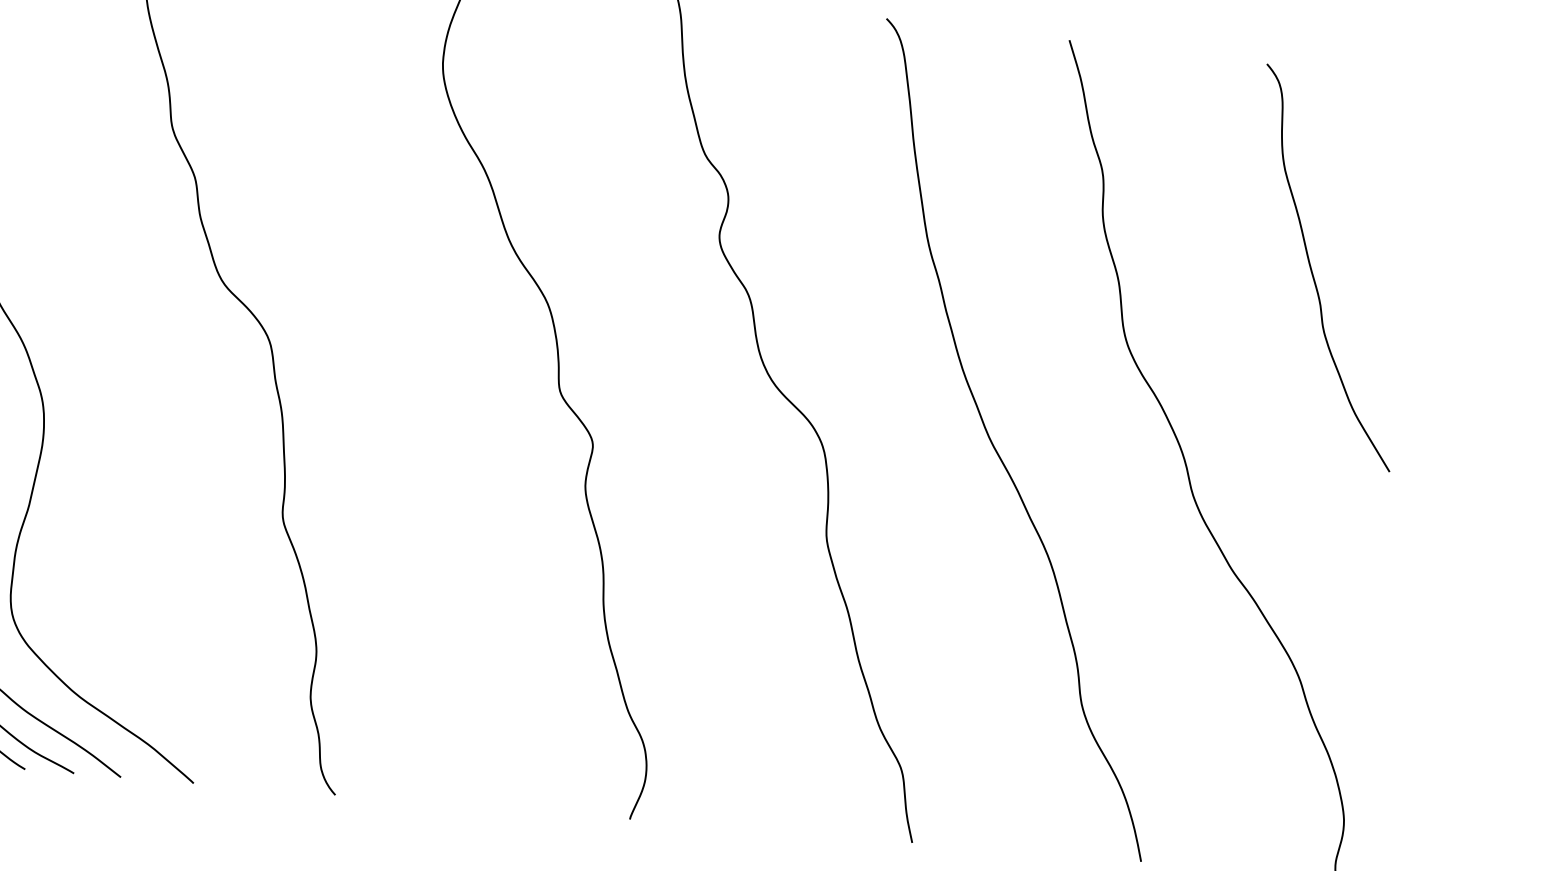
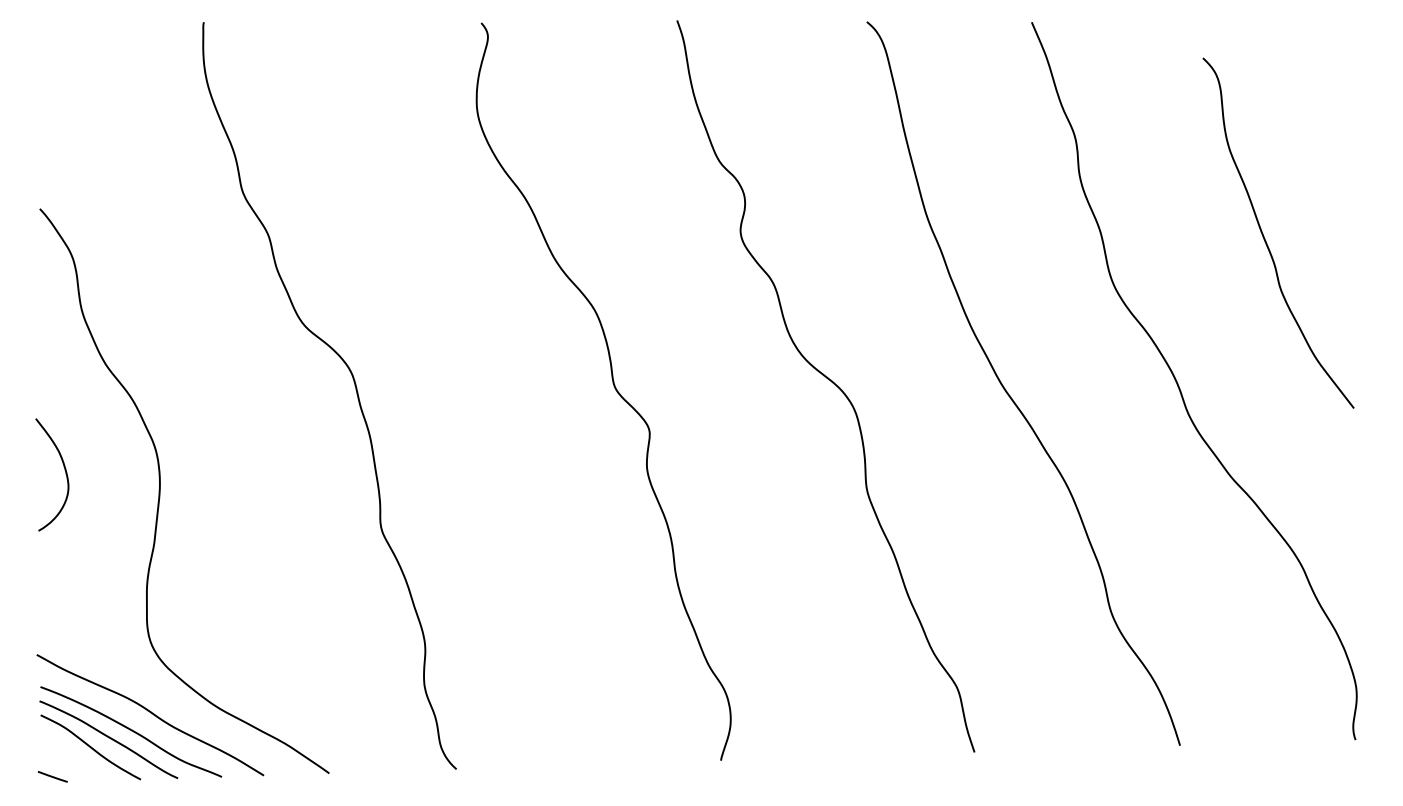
curve: (1313, 272) -> (1265, 238), moved

